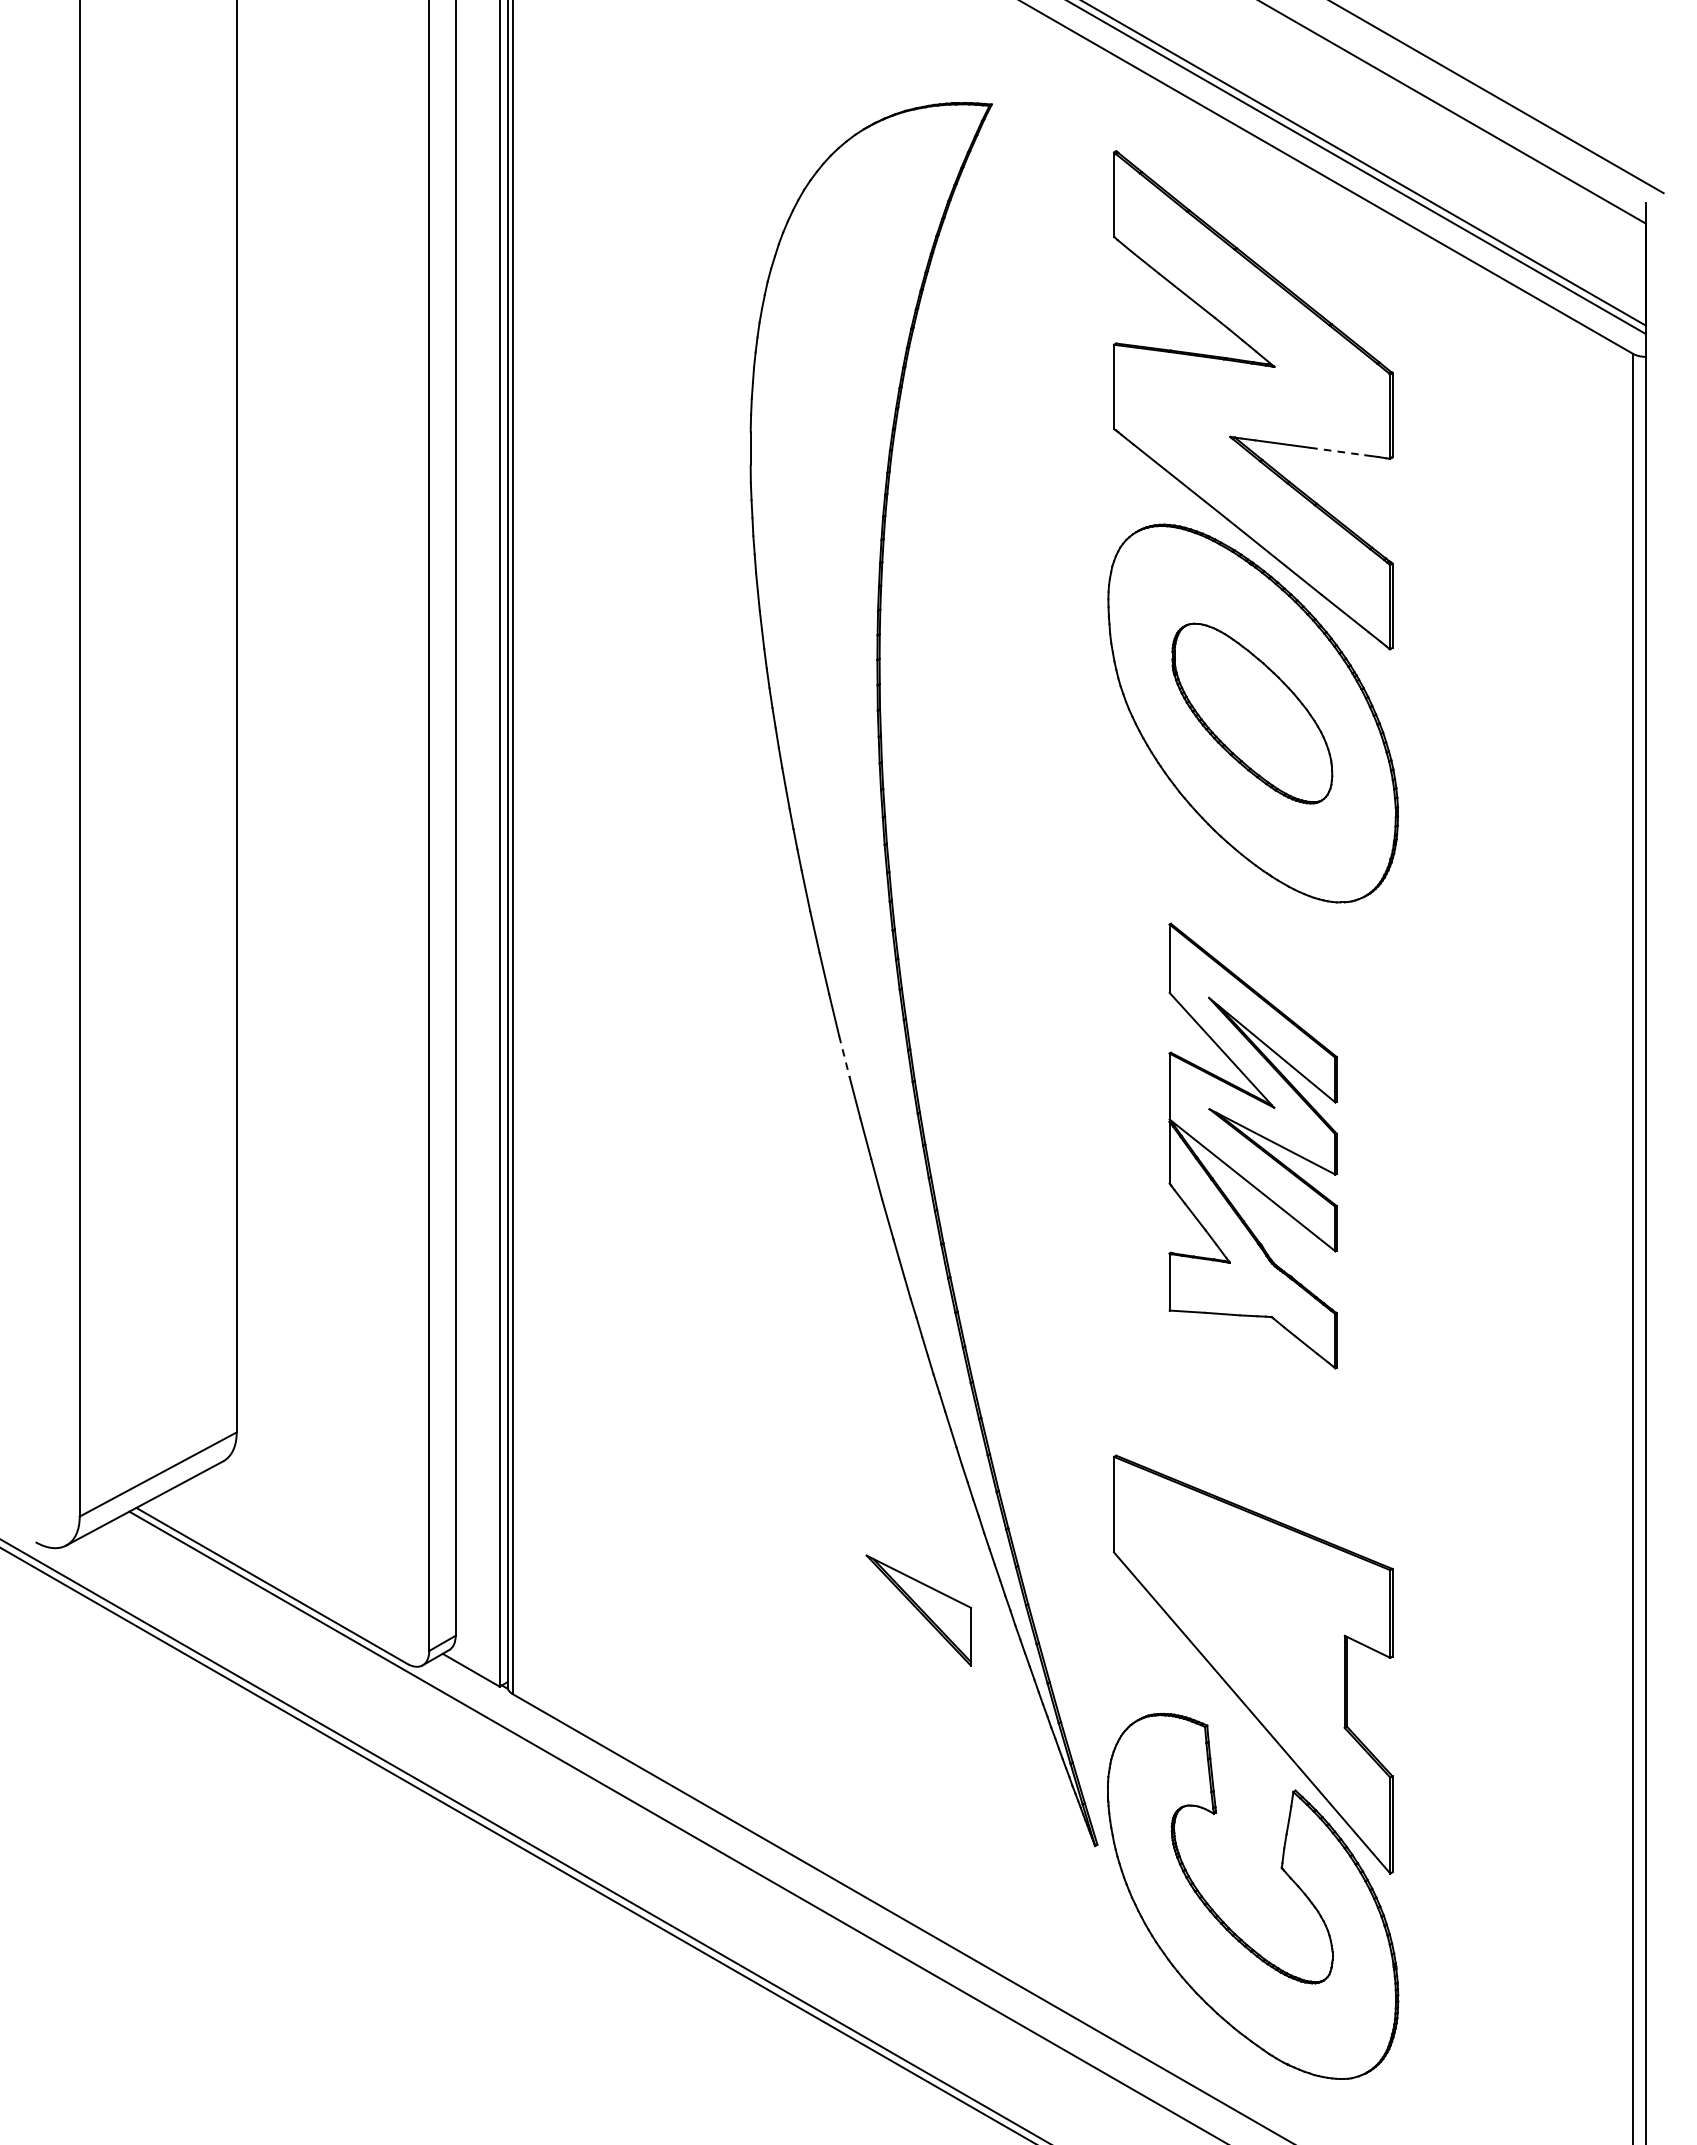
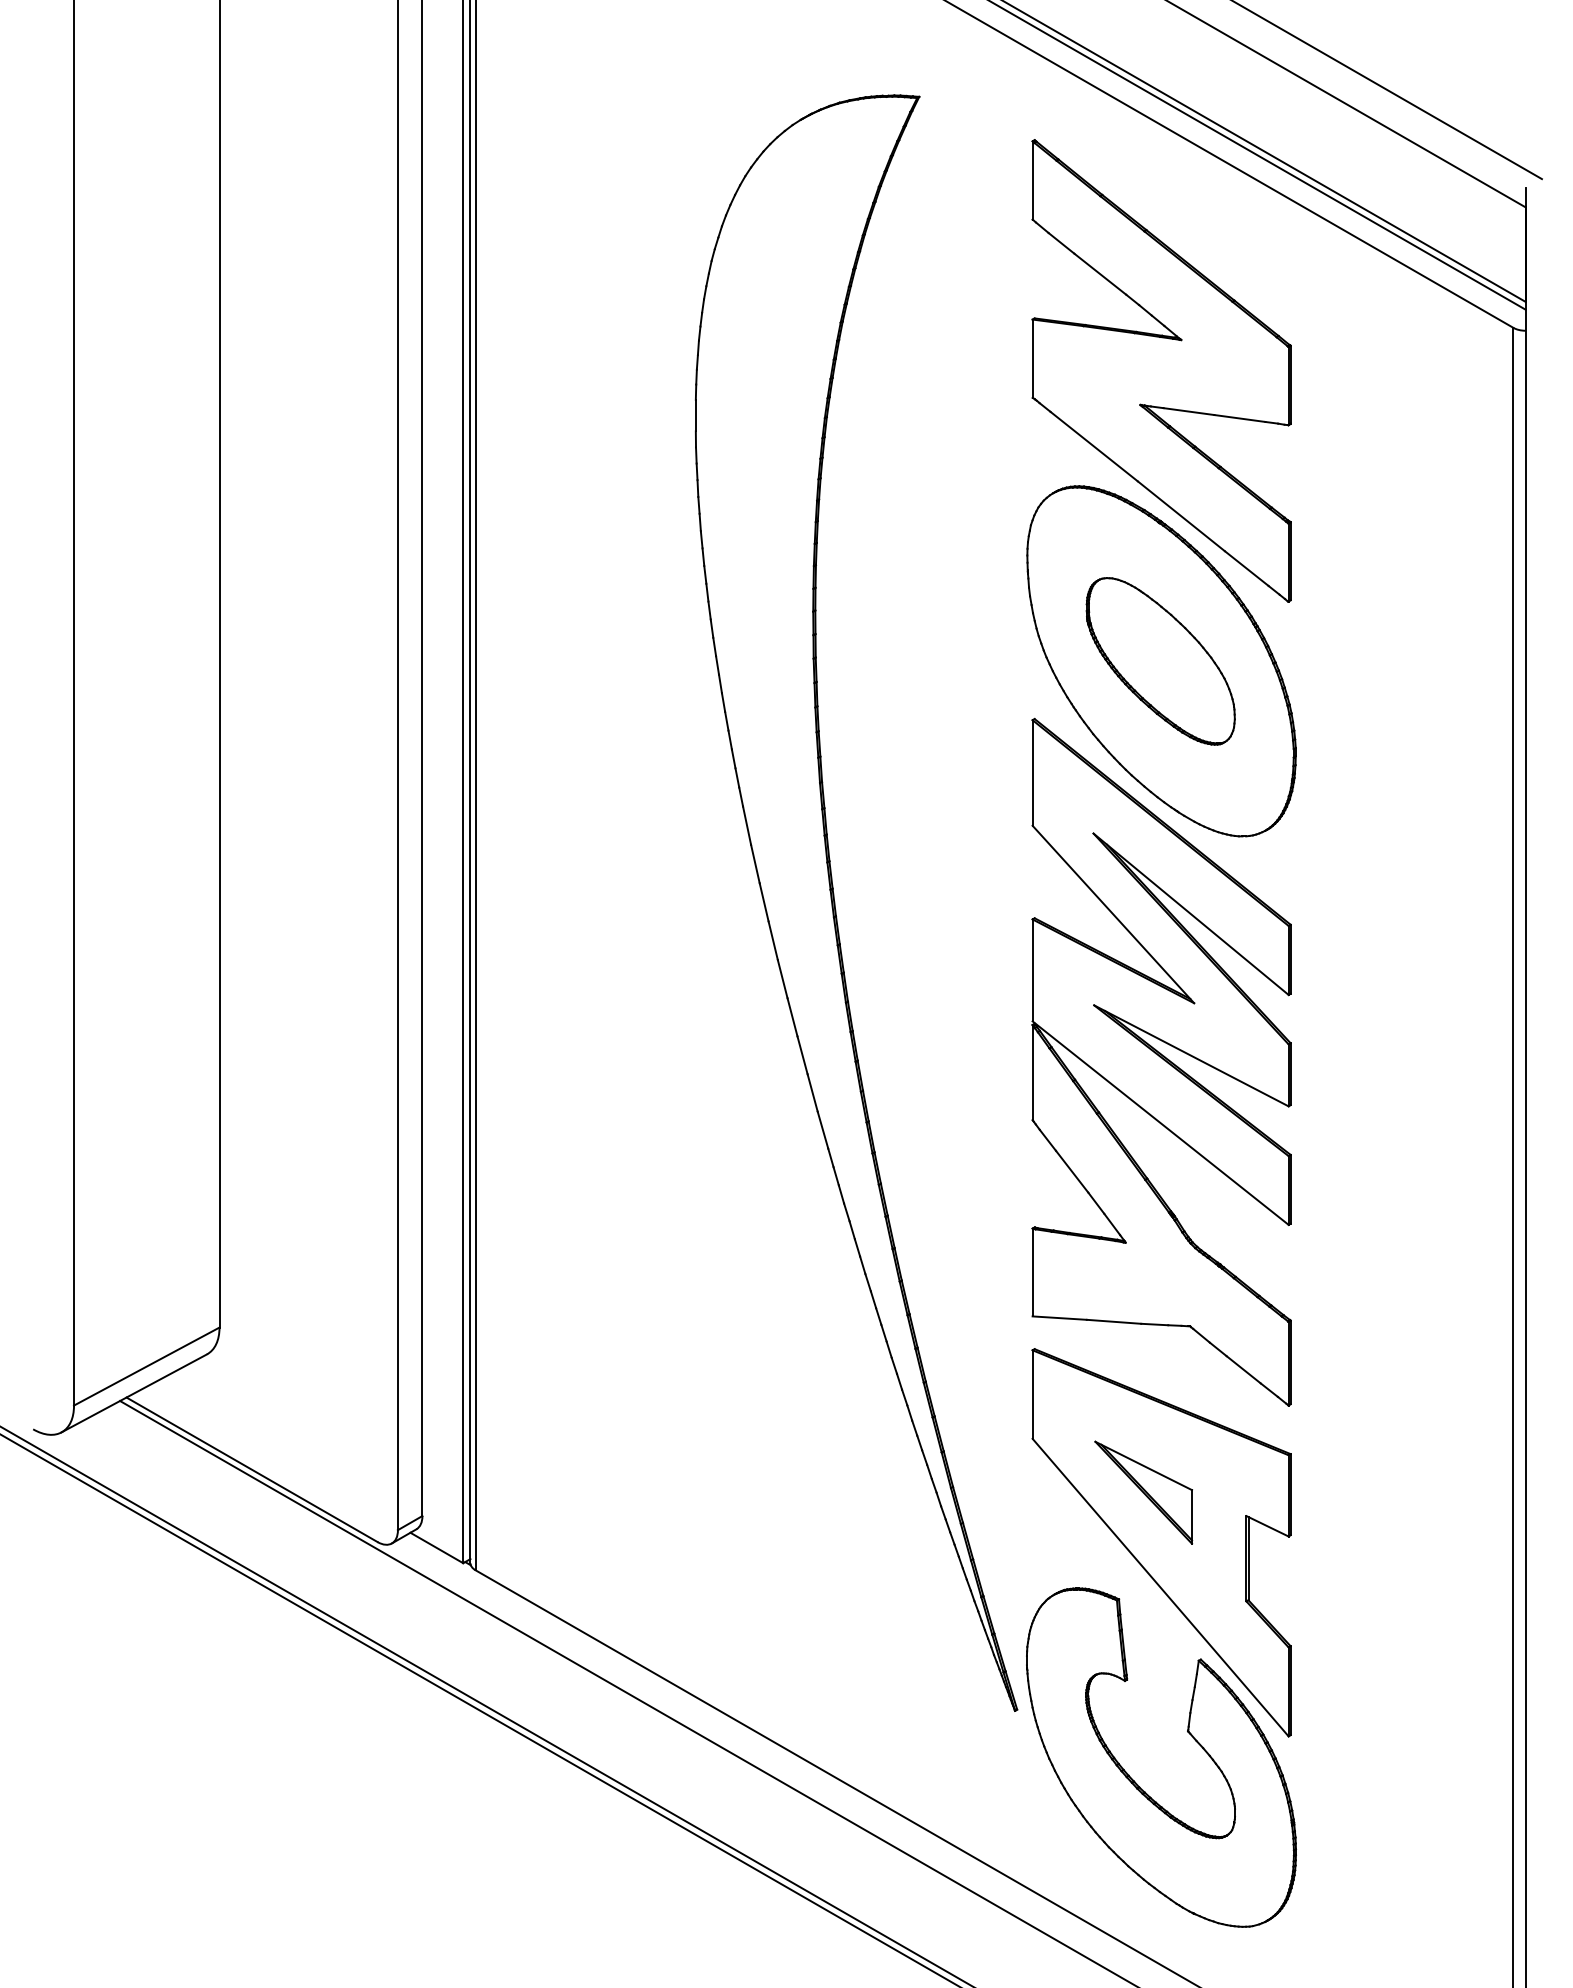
line: (1337, 451) -> (1239, 418), dashed -> solid
line: (844, 1056) -> (782, 979), dashed -> solid
part: (1253, 1145) -> (1161, 1061), size x1.67
part: (918, 1610) -> (1143, 1492), moved

